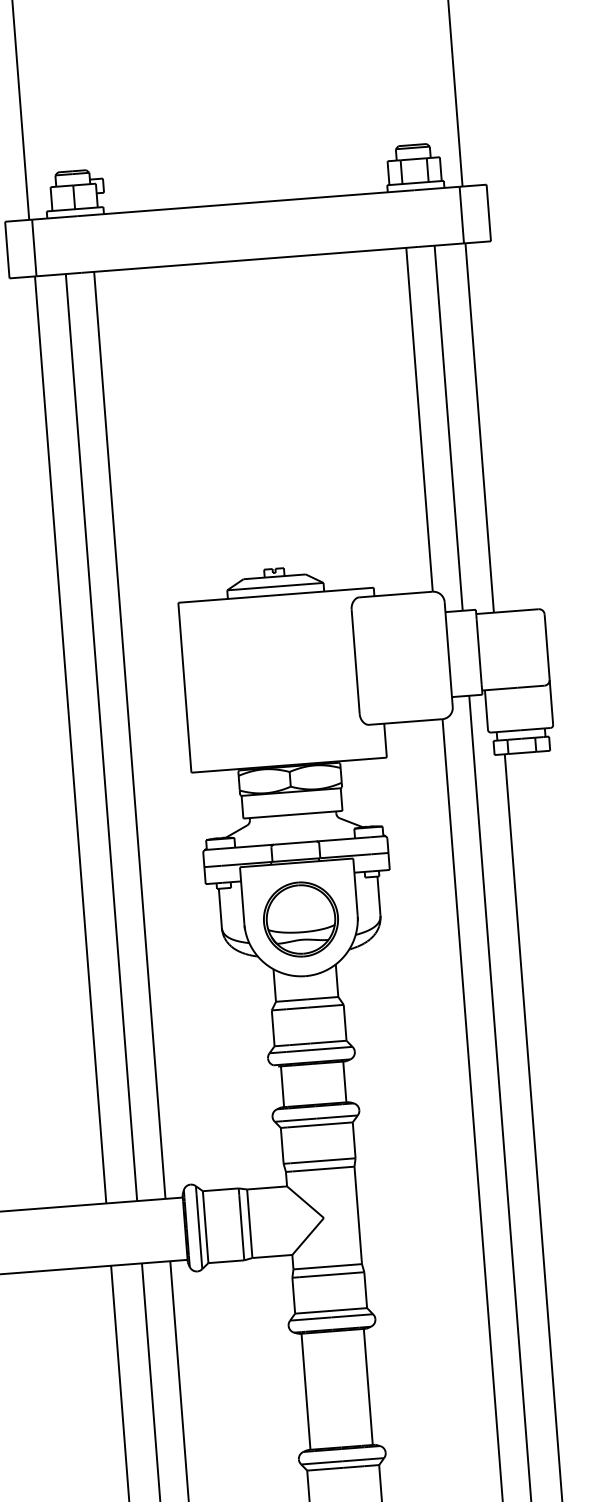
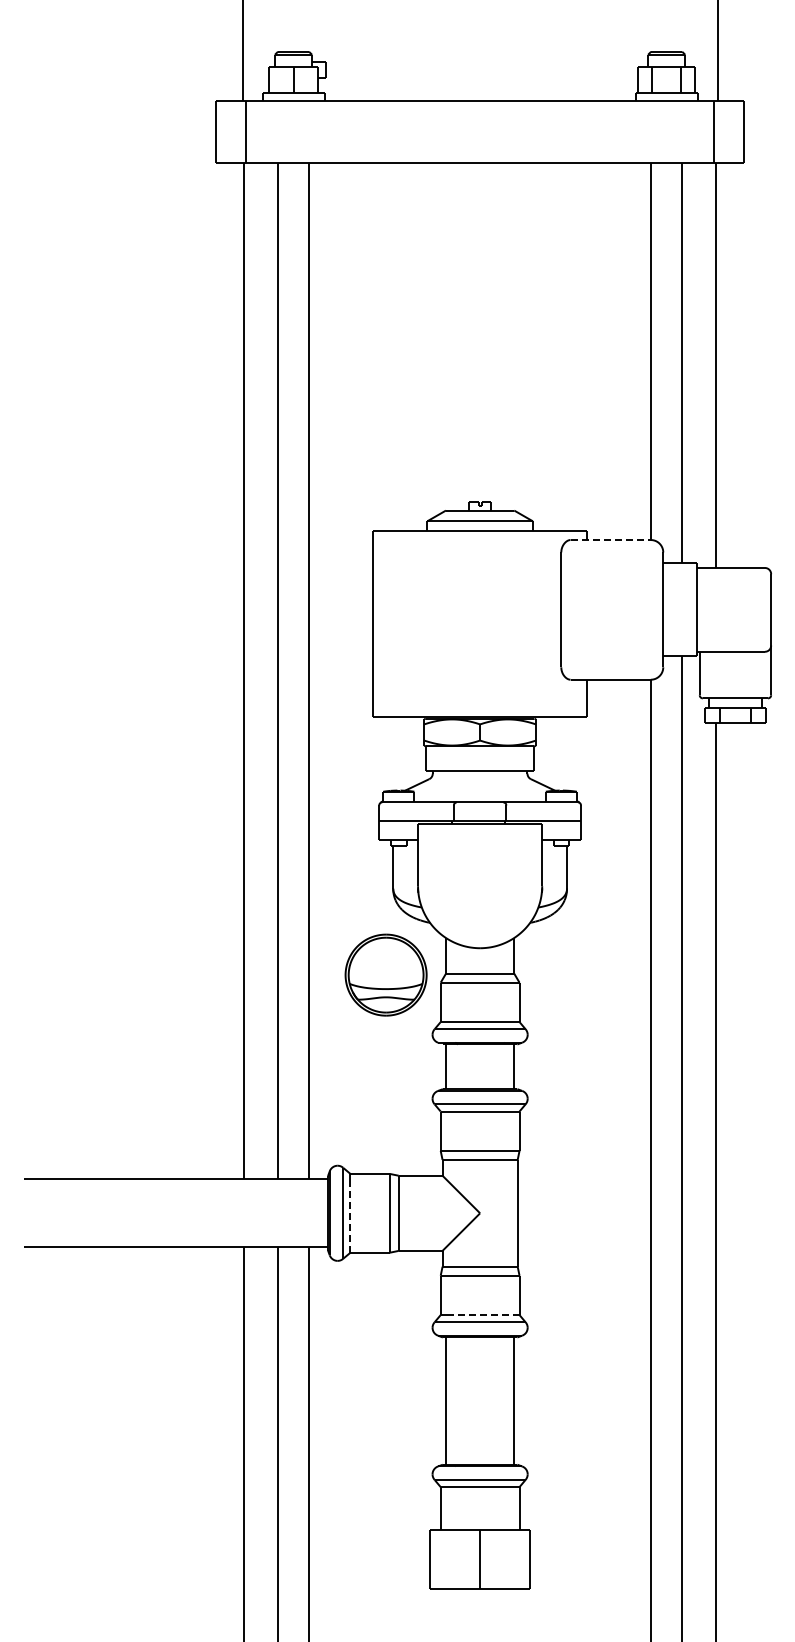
line: (396, 594) -> (611, 540), solid -> dashed
part: (300, 918) -> (385, 974), moved
line: (206, 1230) -> (350, 1217), solid -> dashed
line: (334, 1311) -> (483, 1315), solid -> dashed

